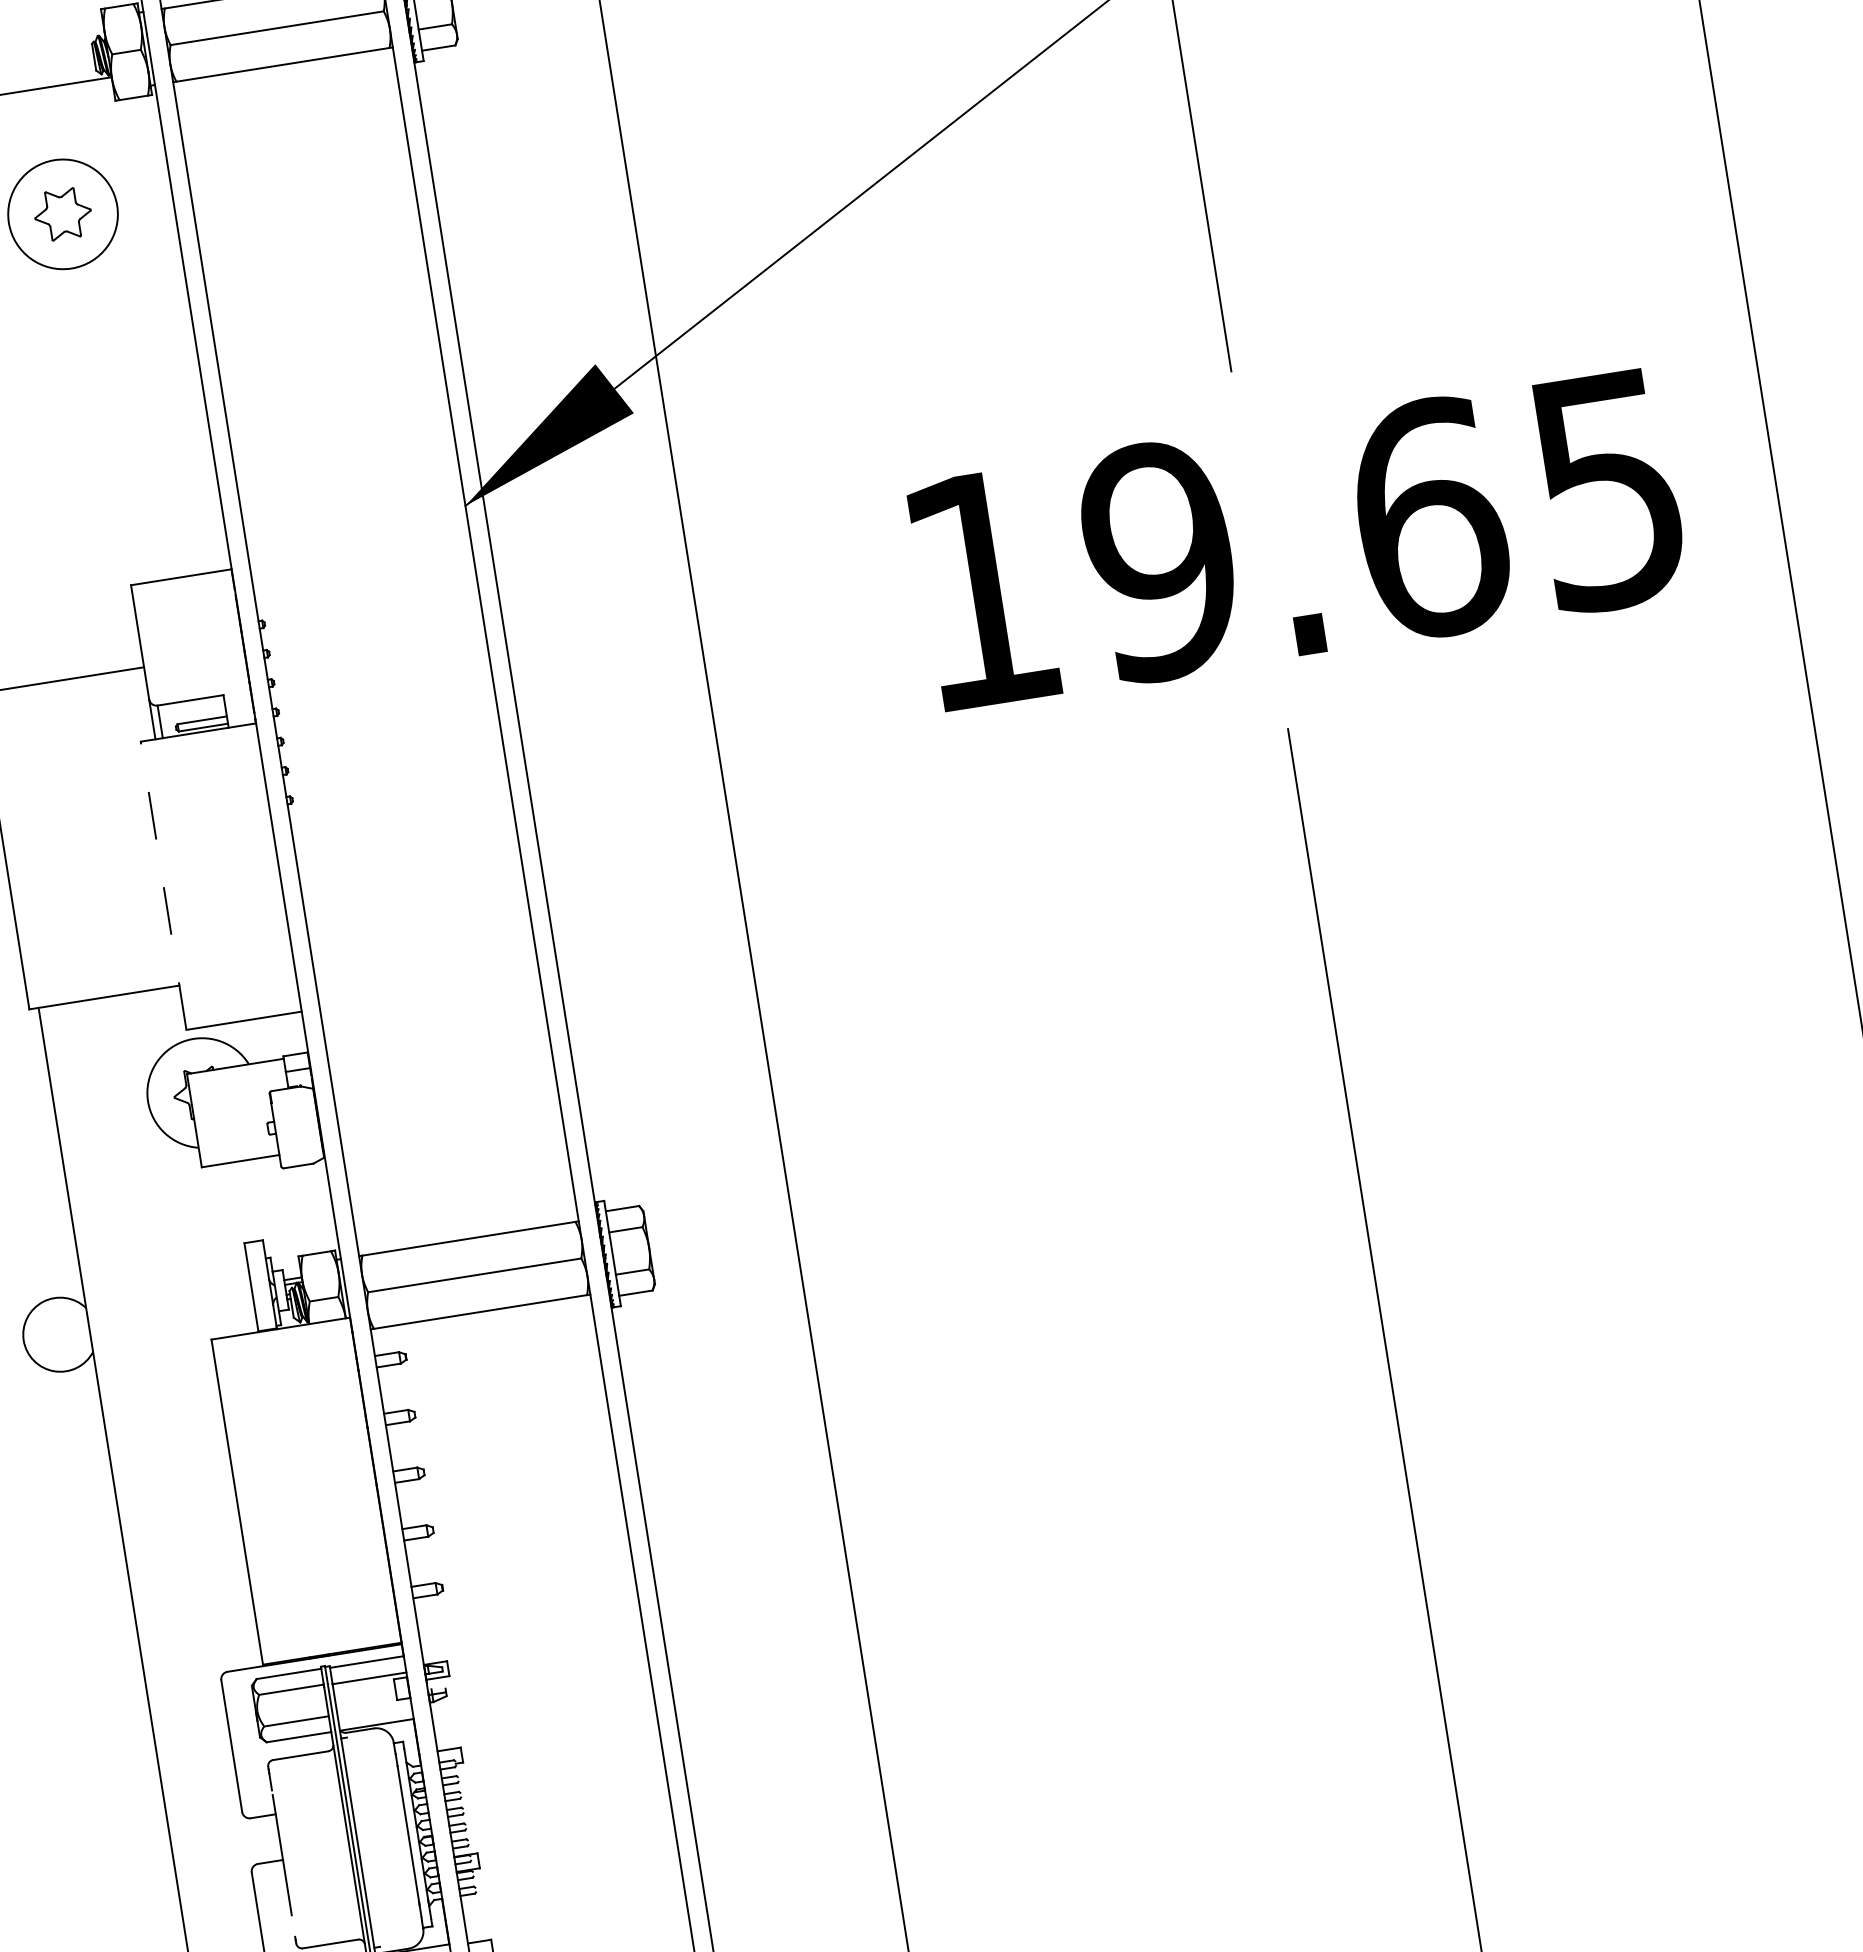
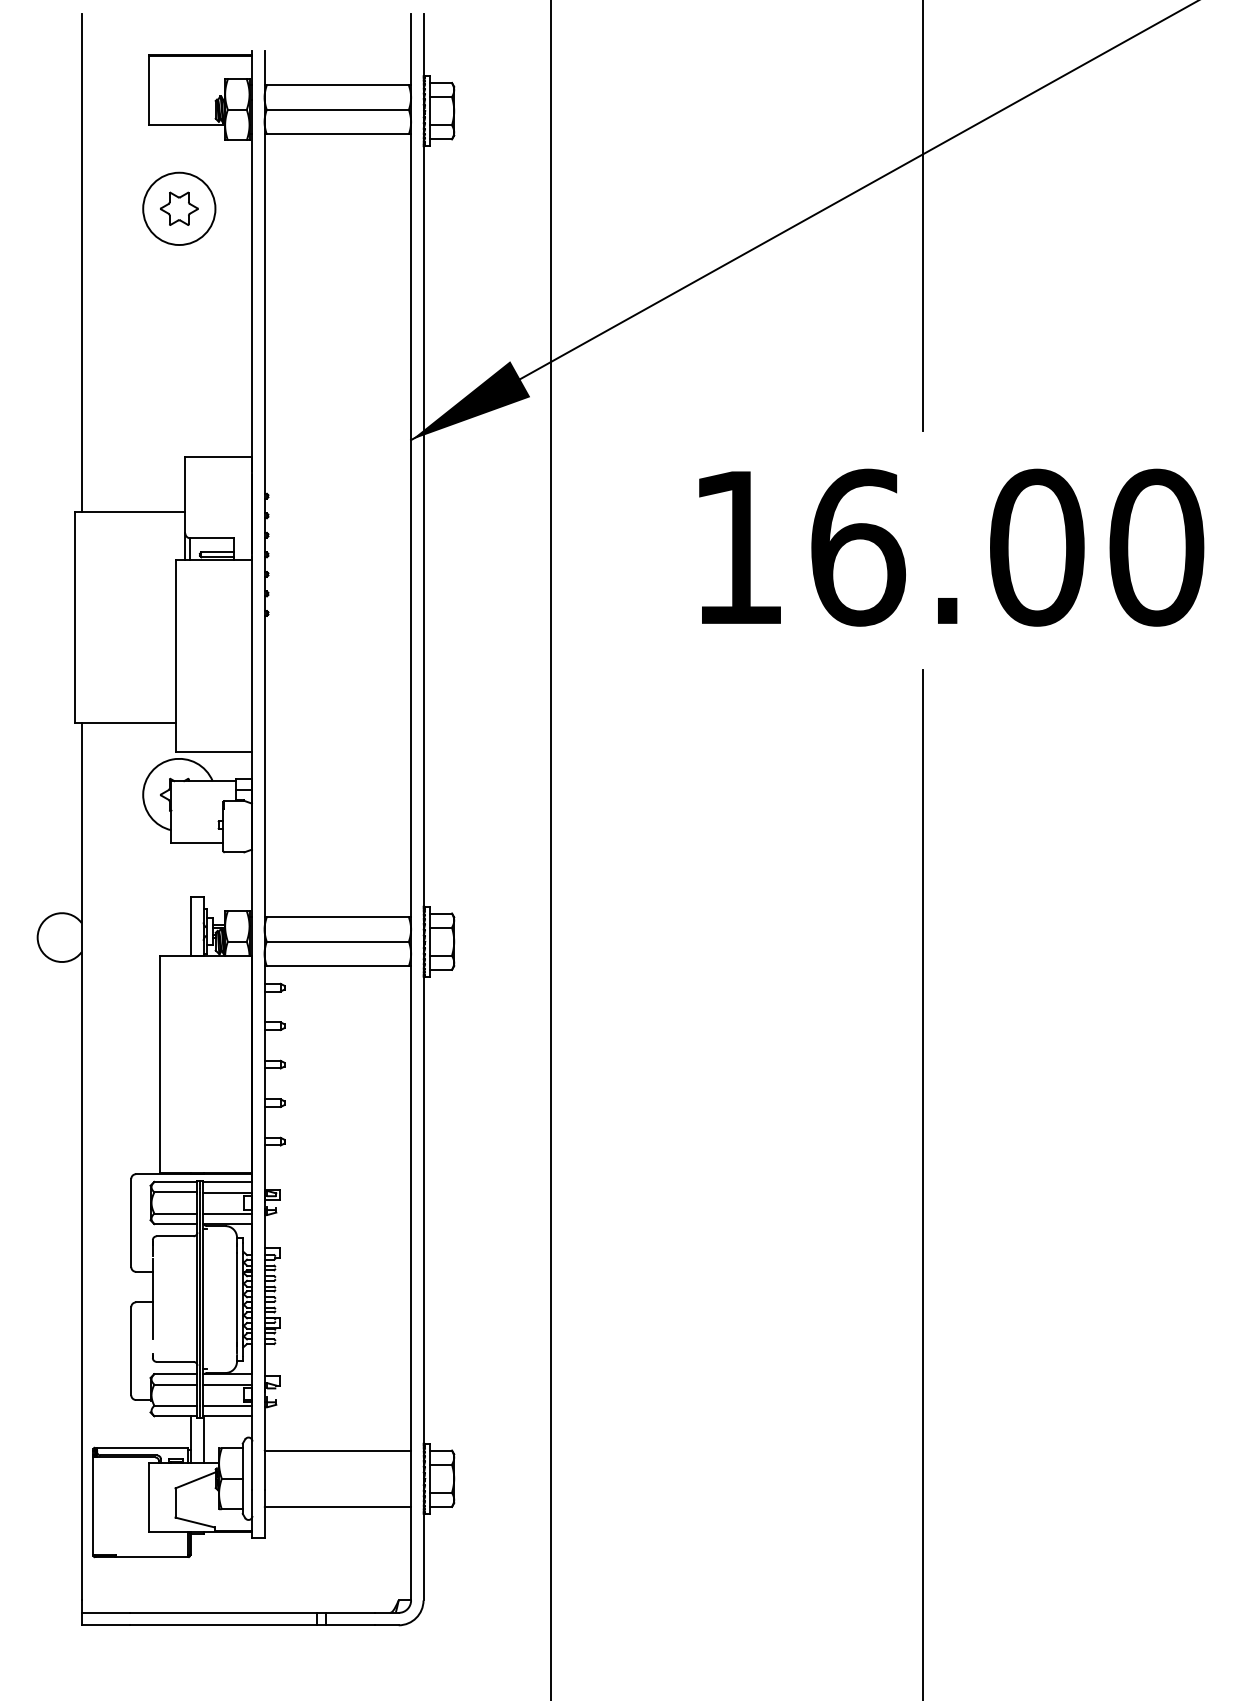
text: (1385, 525) -> (1007, 547), 19.65 -> 16.00
line: (163, 884) -> (175, 655), dashed -> solid
line: (373, 1709) -> (227, 1213), added

